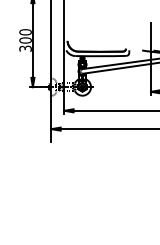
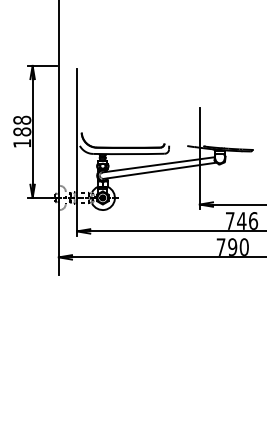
text: (25, 40) -> (22, 131), 300 -> 188

